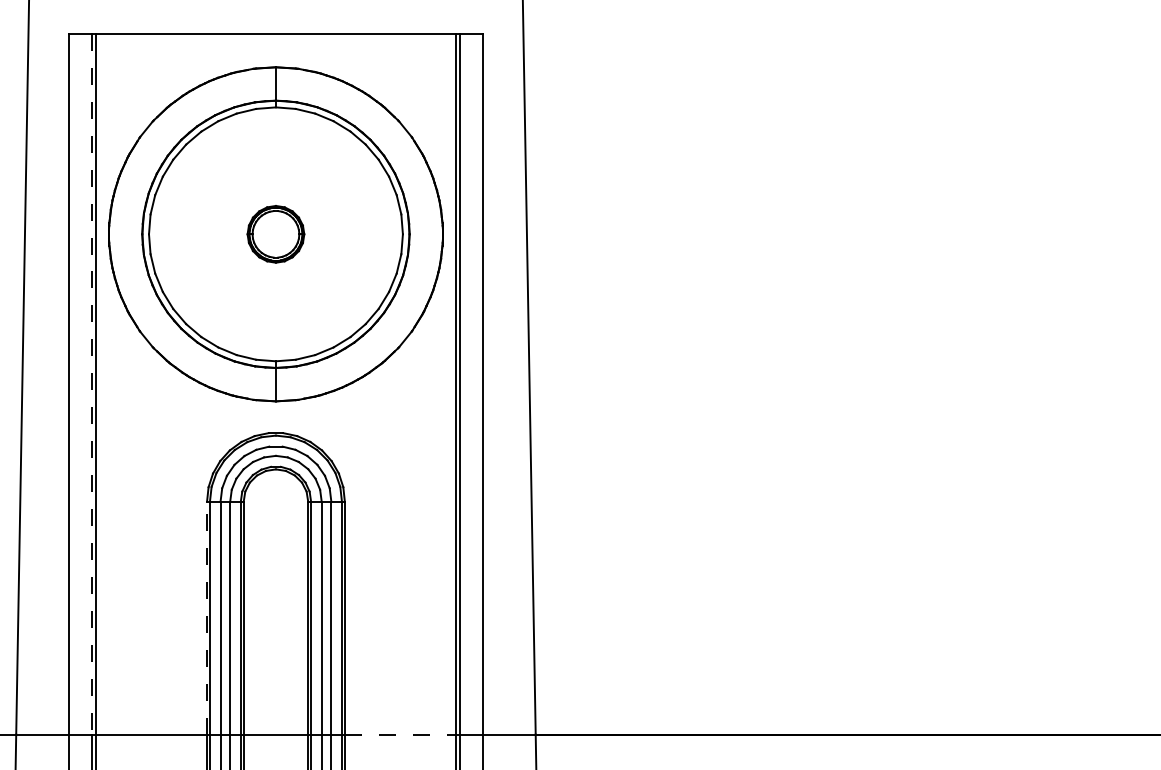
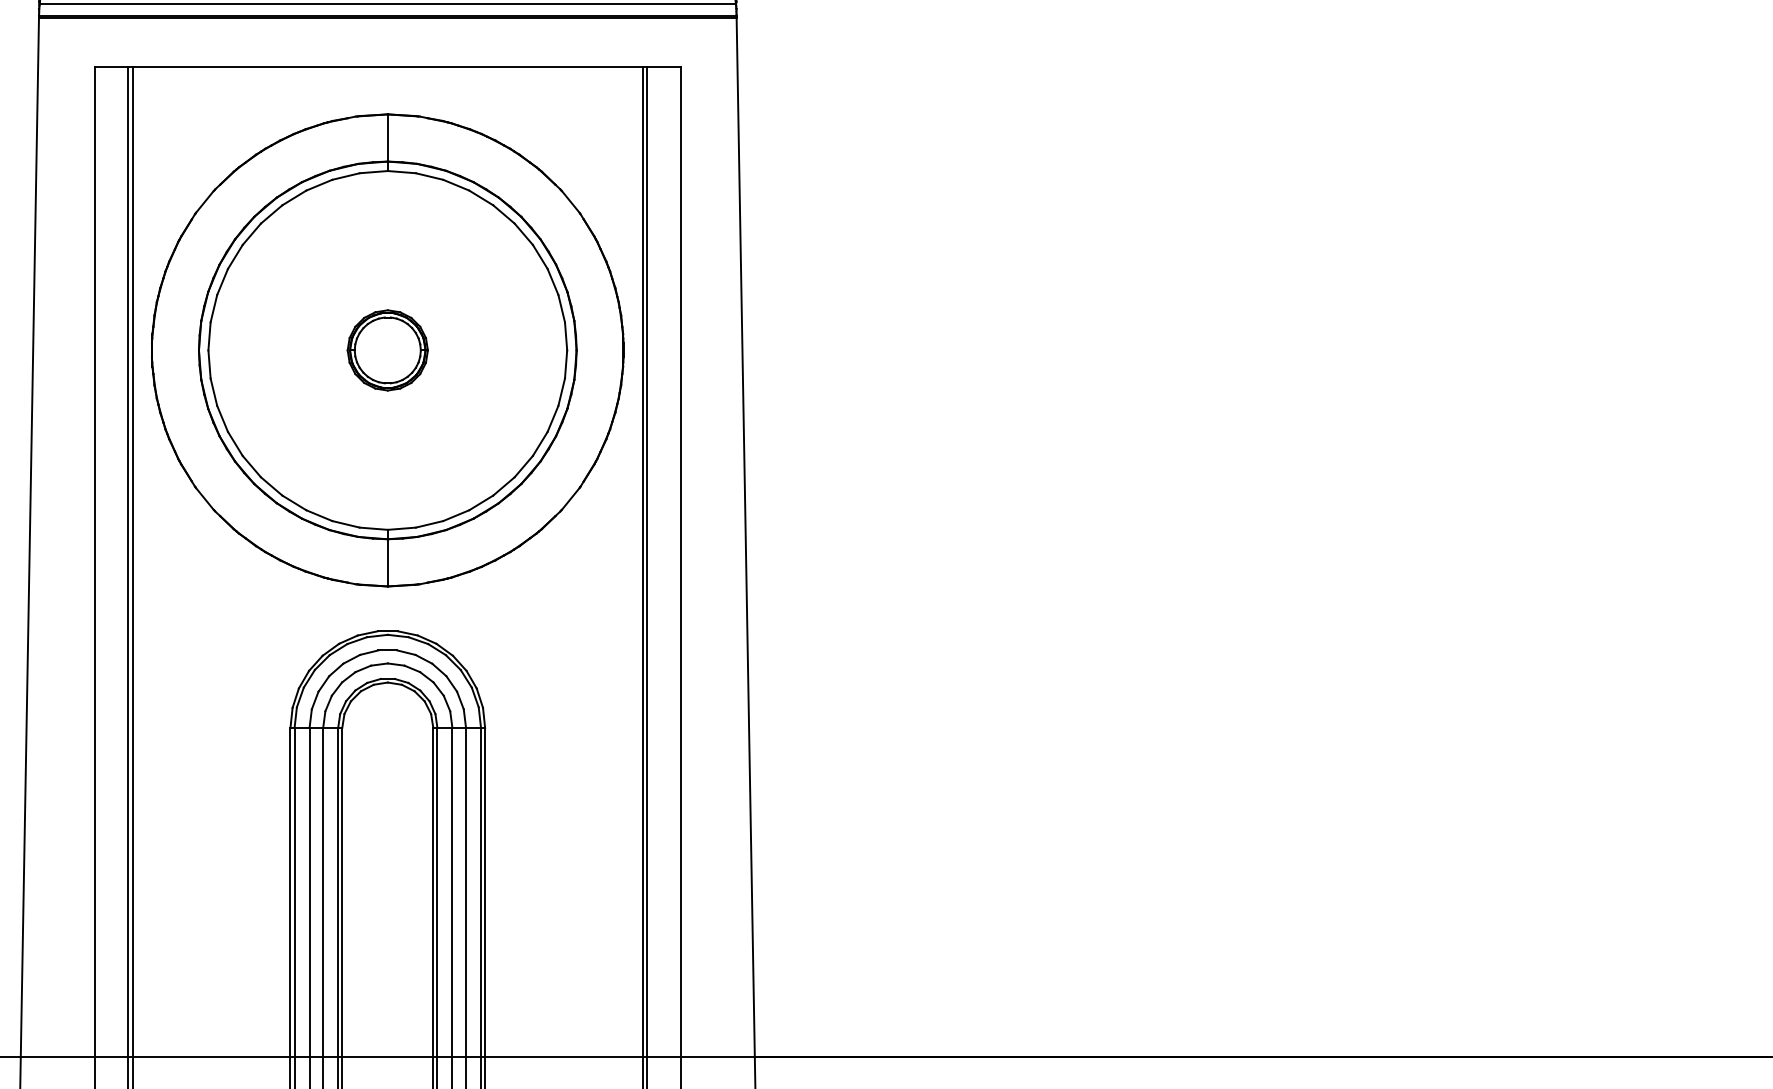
line: (92, 384) -> (128, 562), dashed -> solid
line: (207, 617) -> (290, 892), dashed -> solid
line: (400, 734) -> (563, 1057), dashed -> solid

